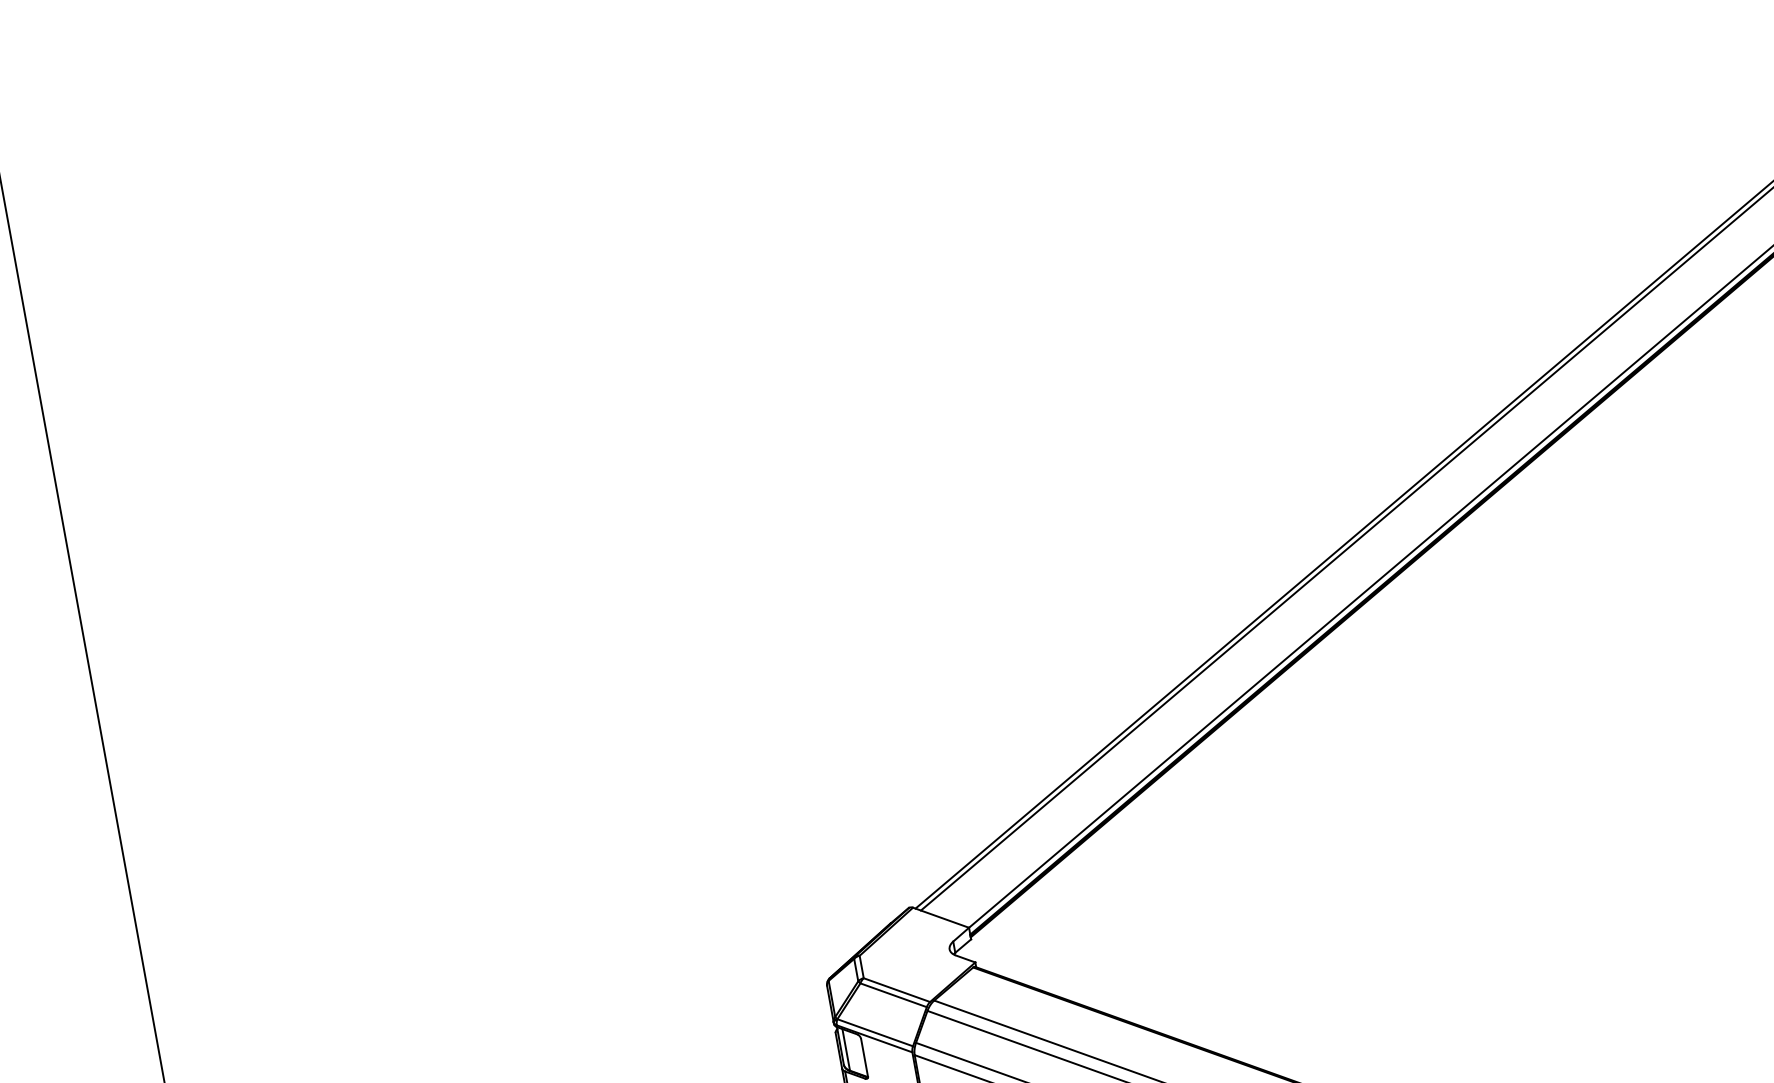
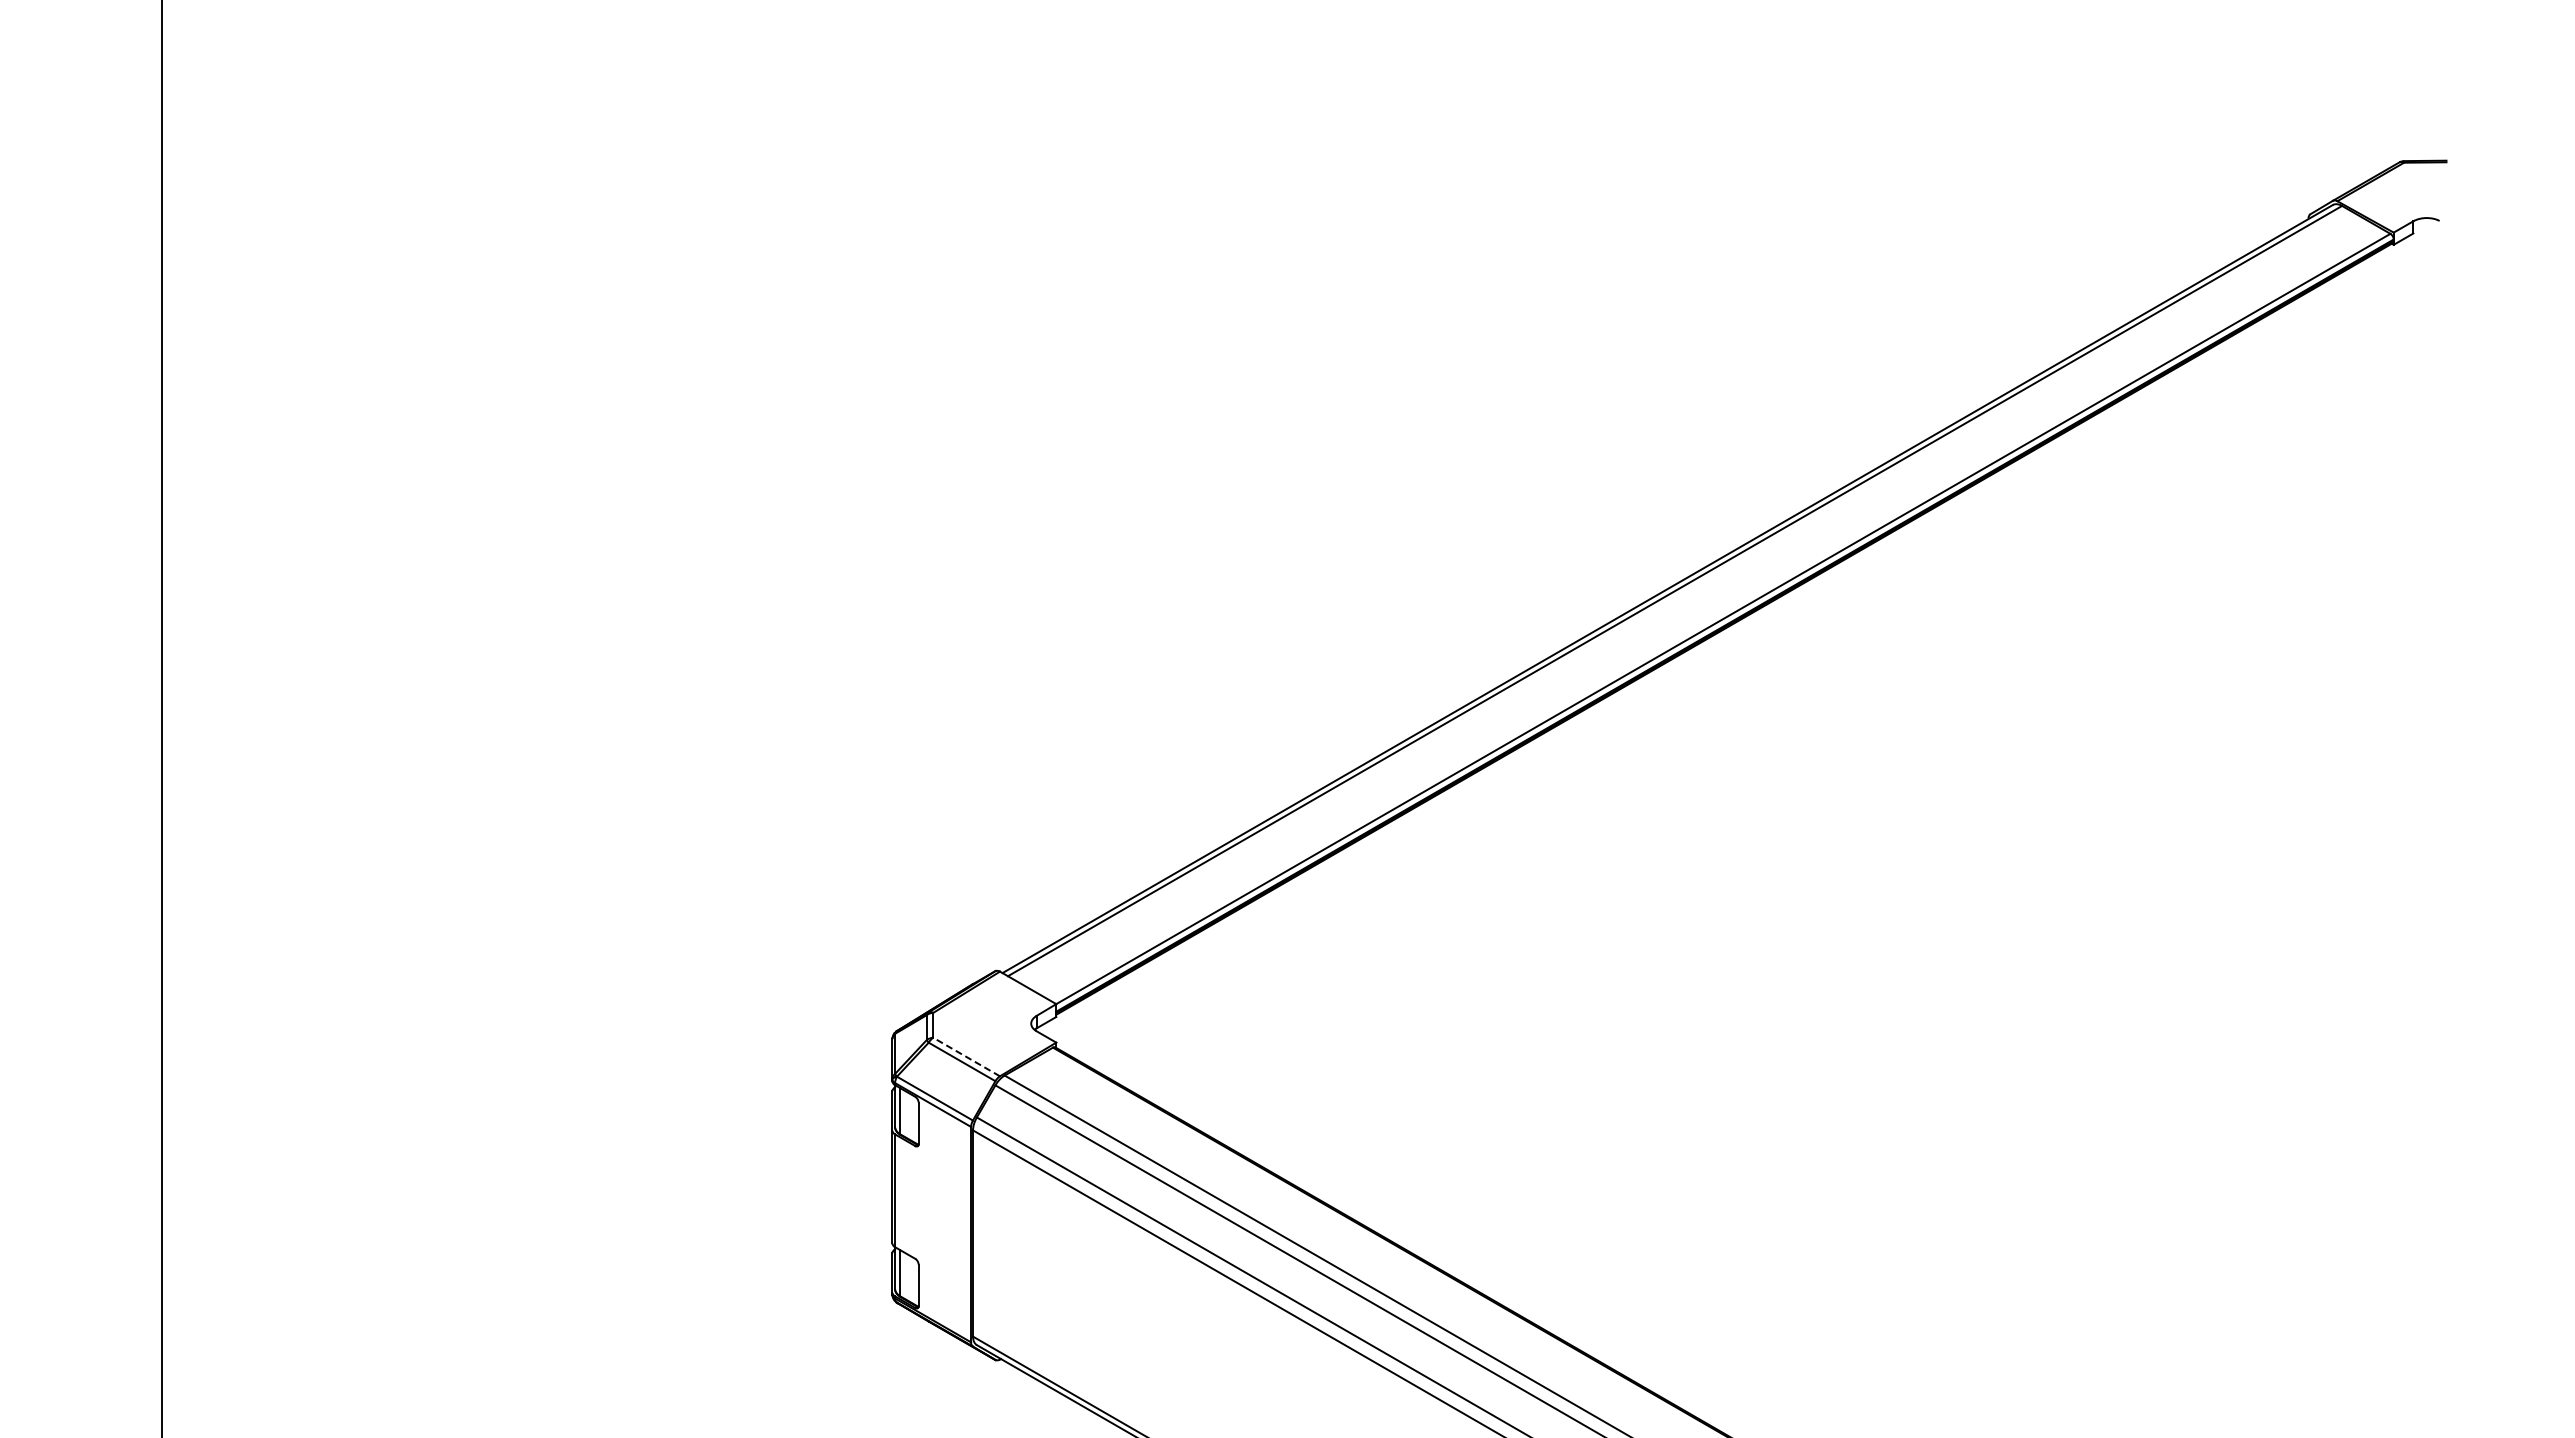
line: (896, 989) -> (966, 1056), solid -> dashed

